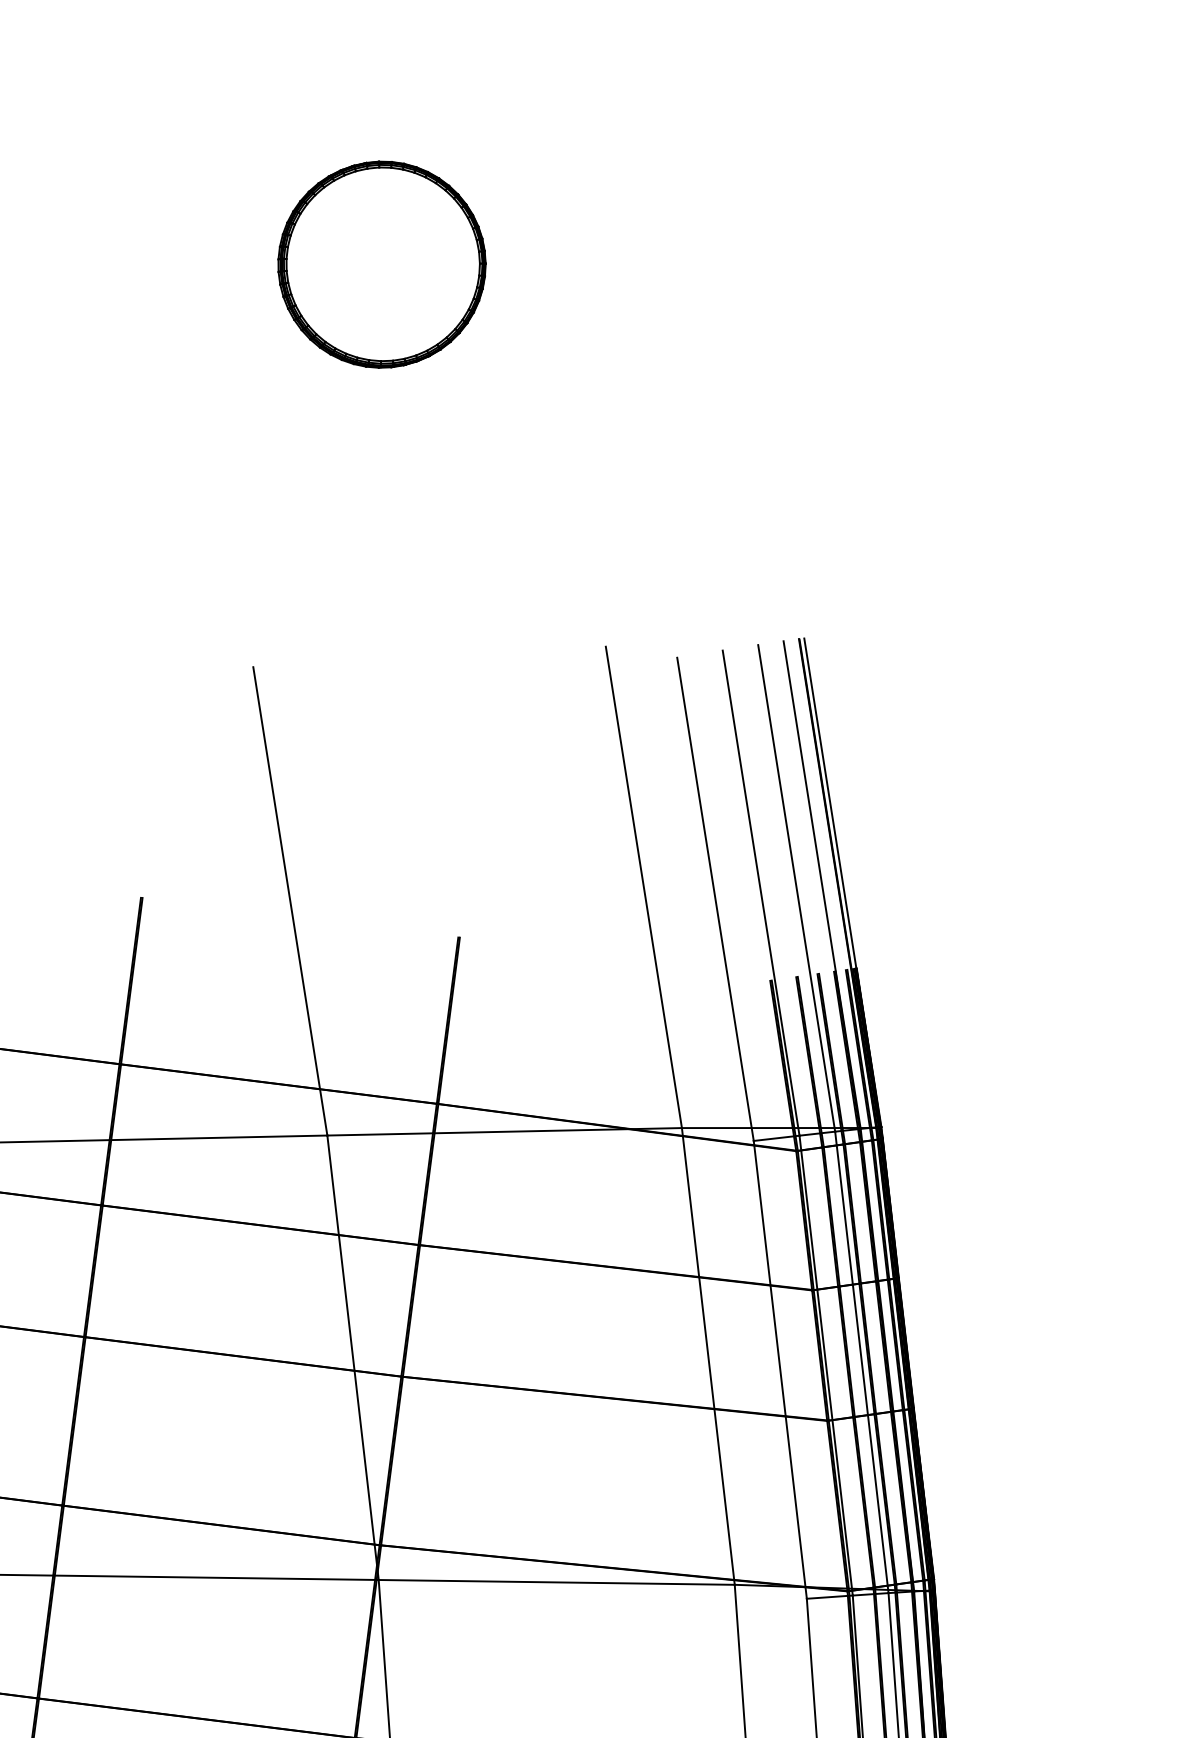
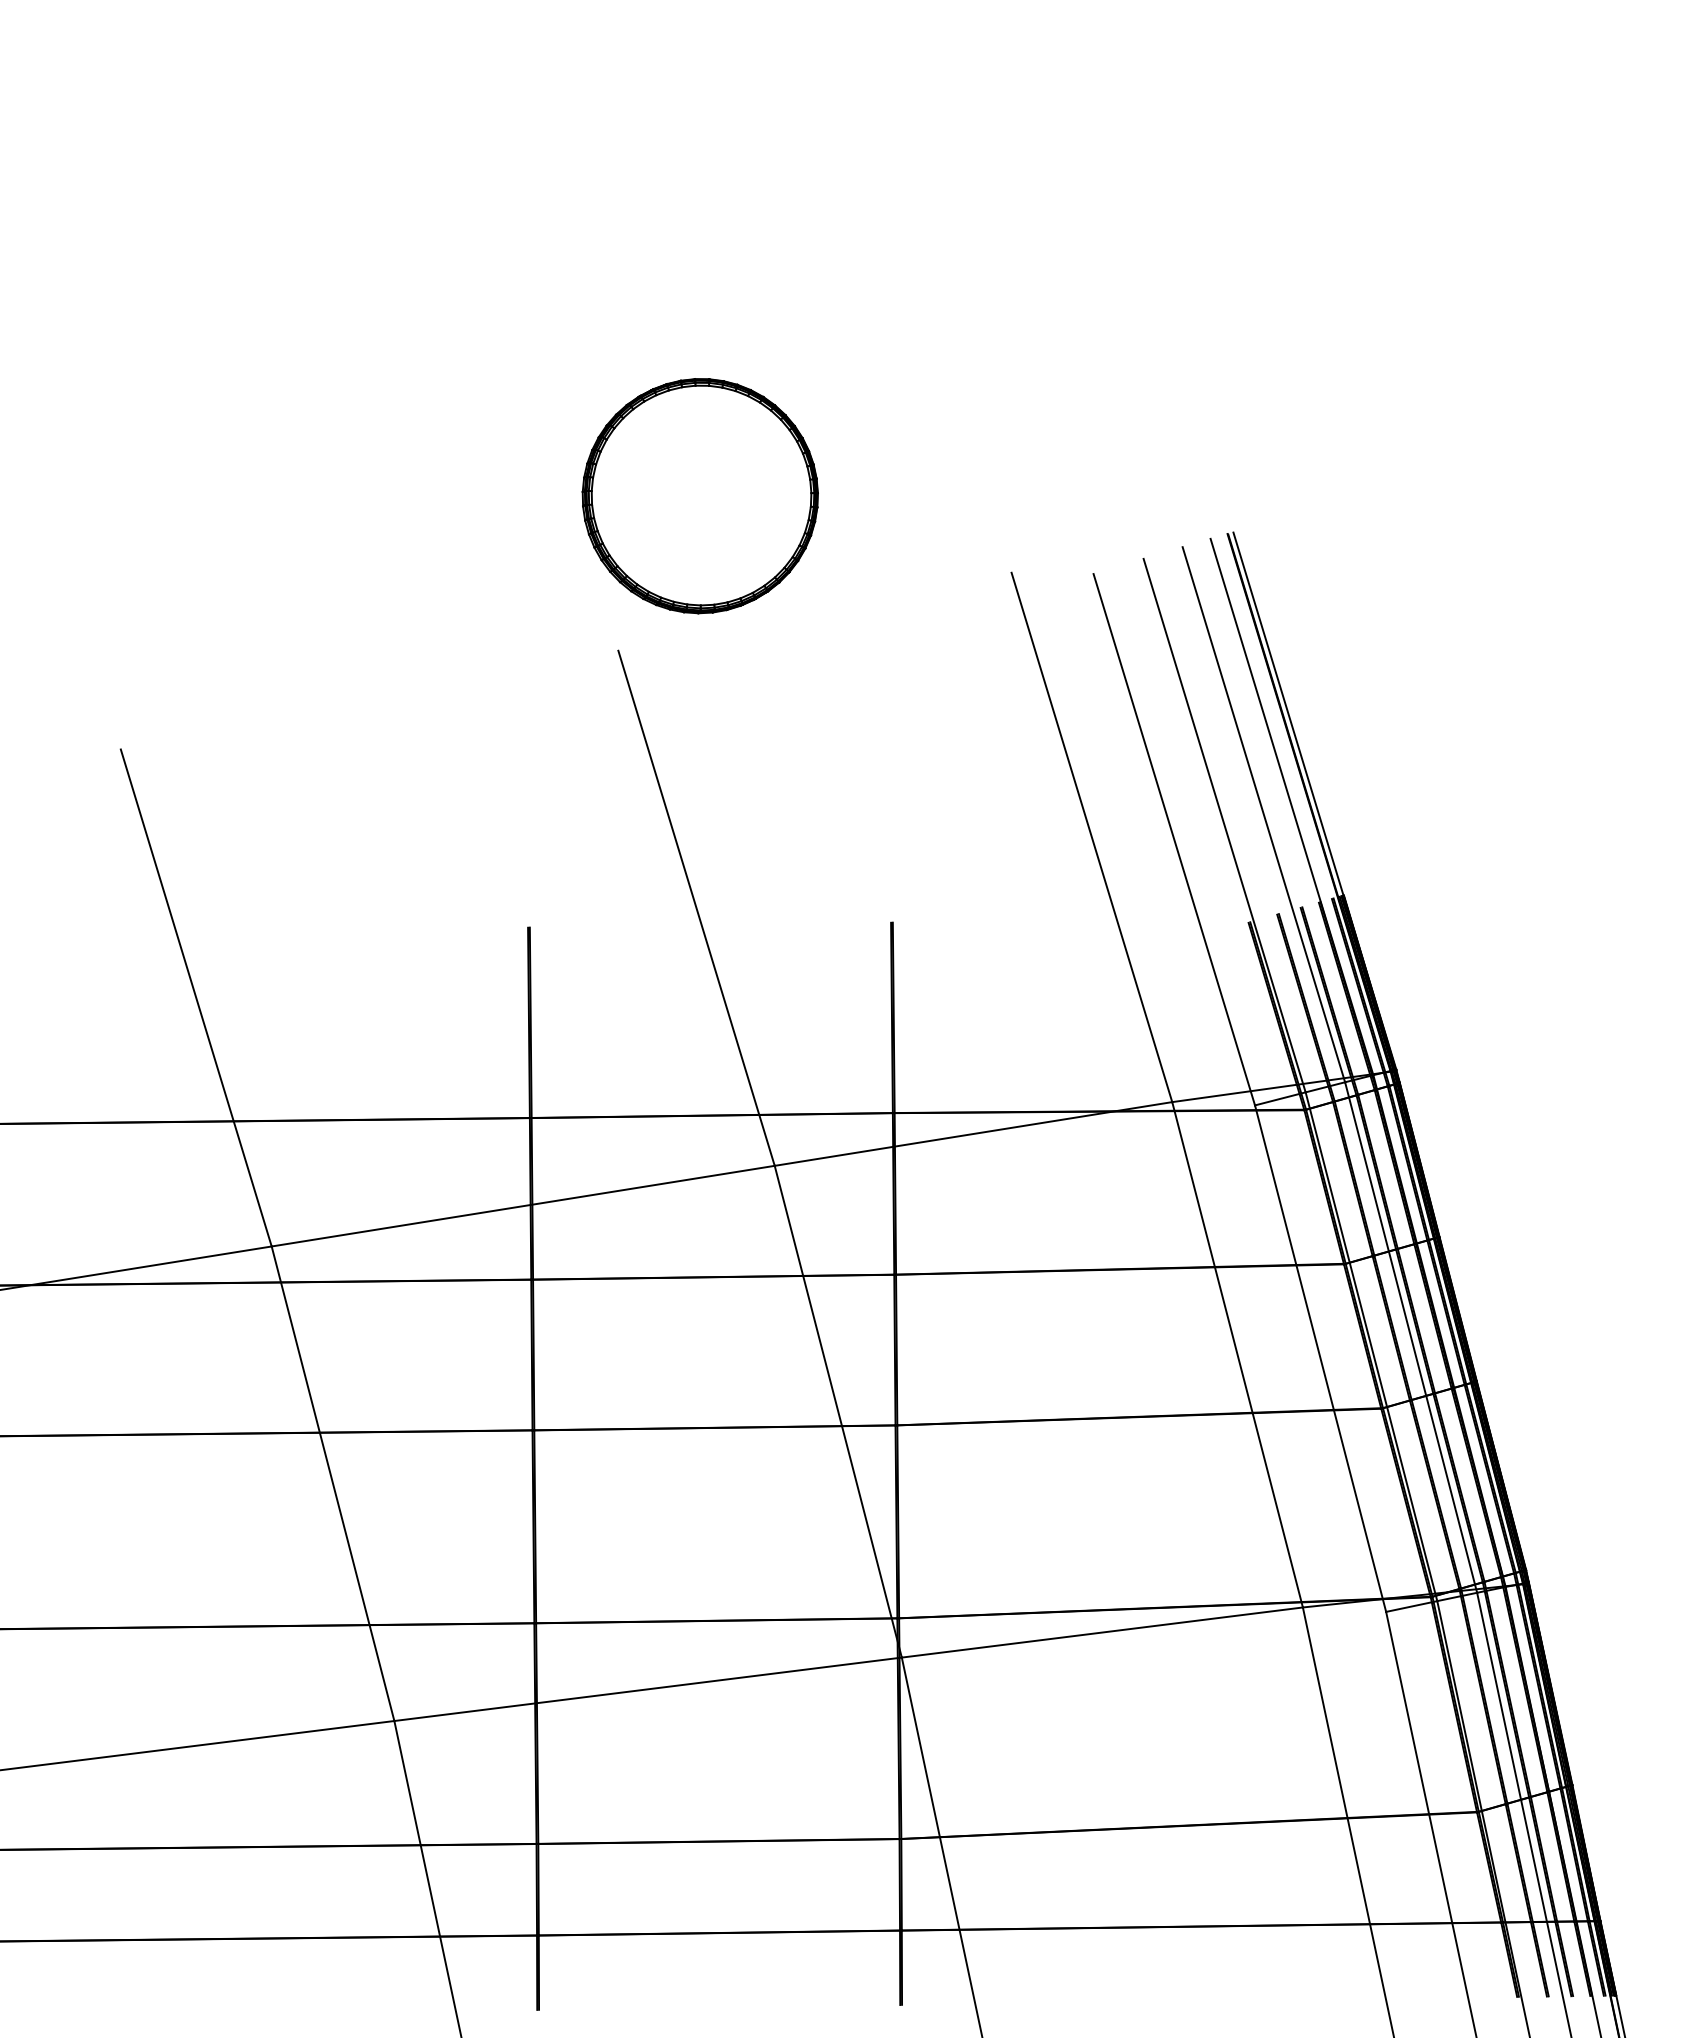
part: (381, 264) -> (699, 496), moved

